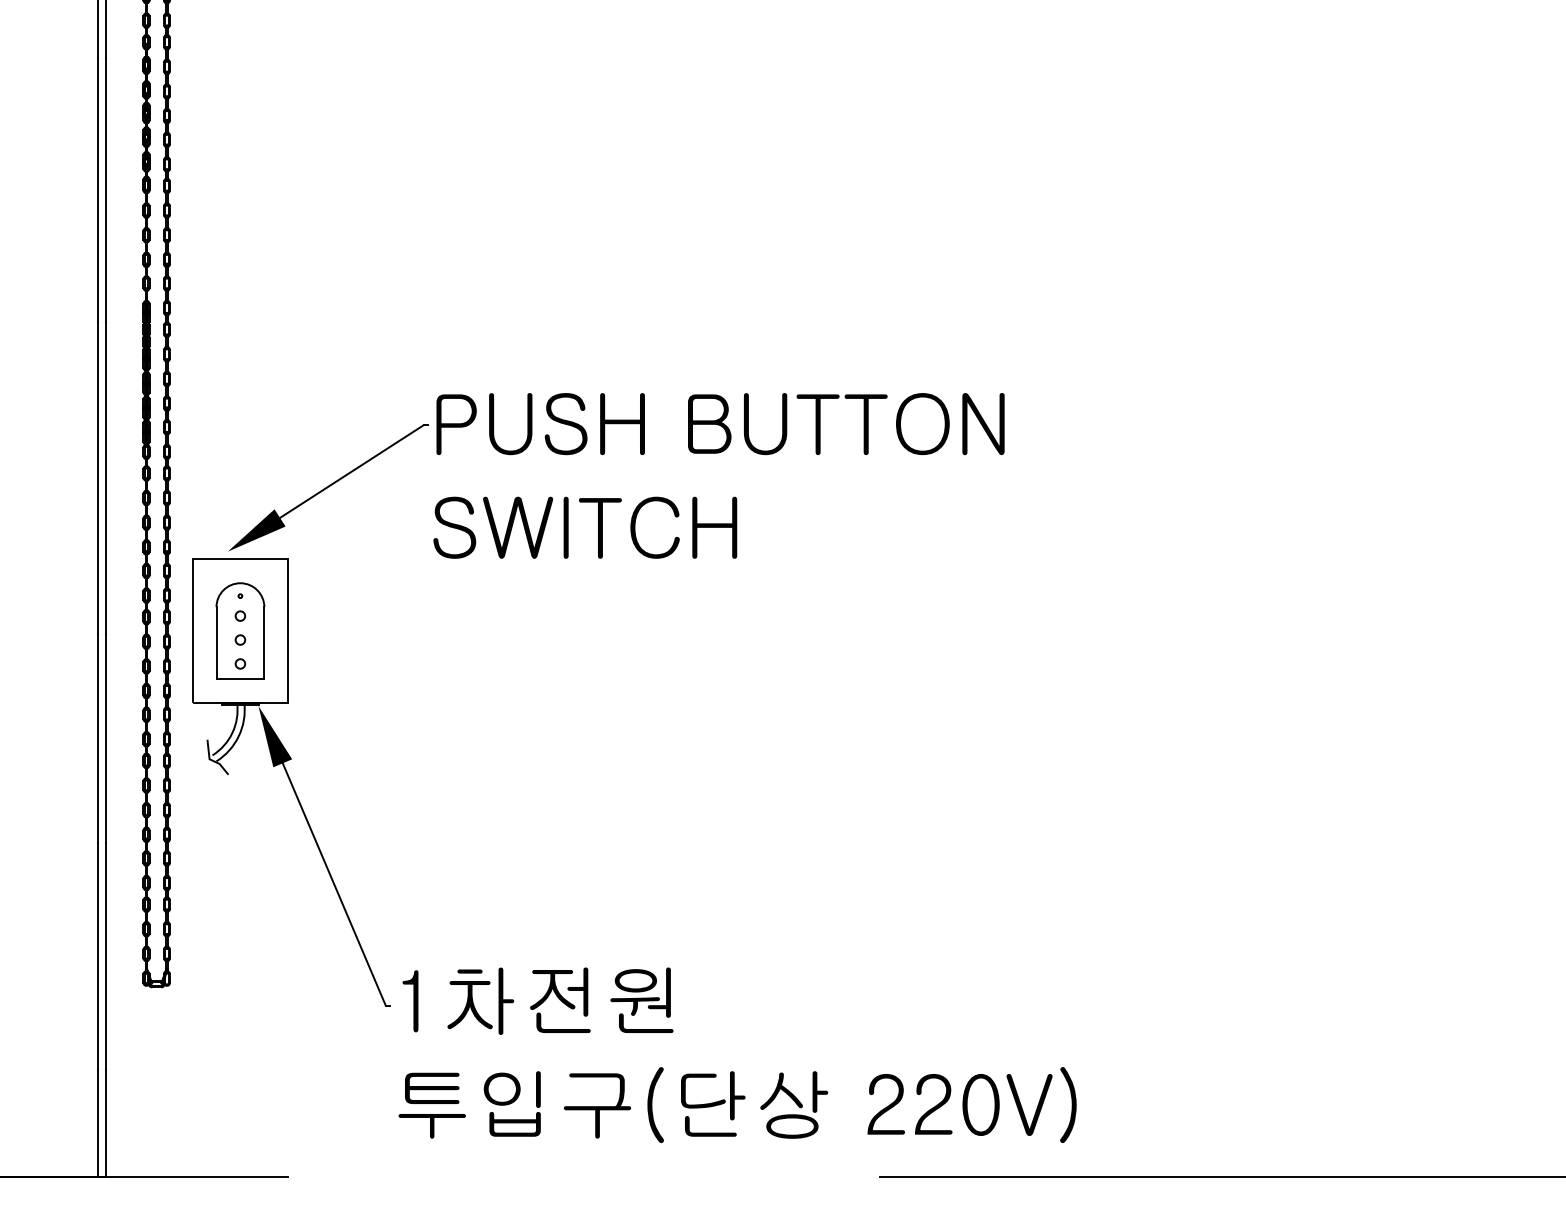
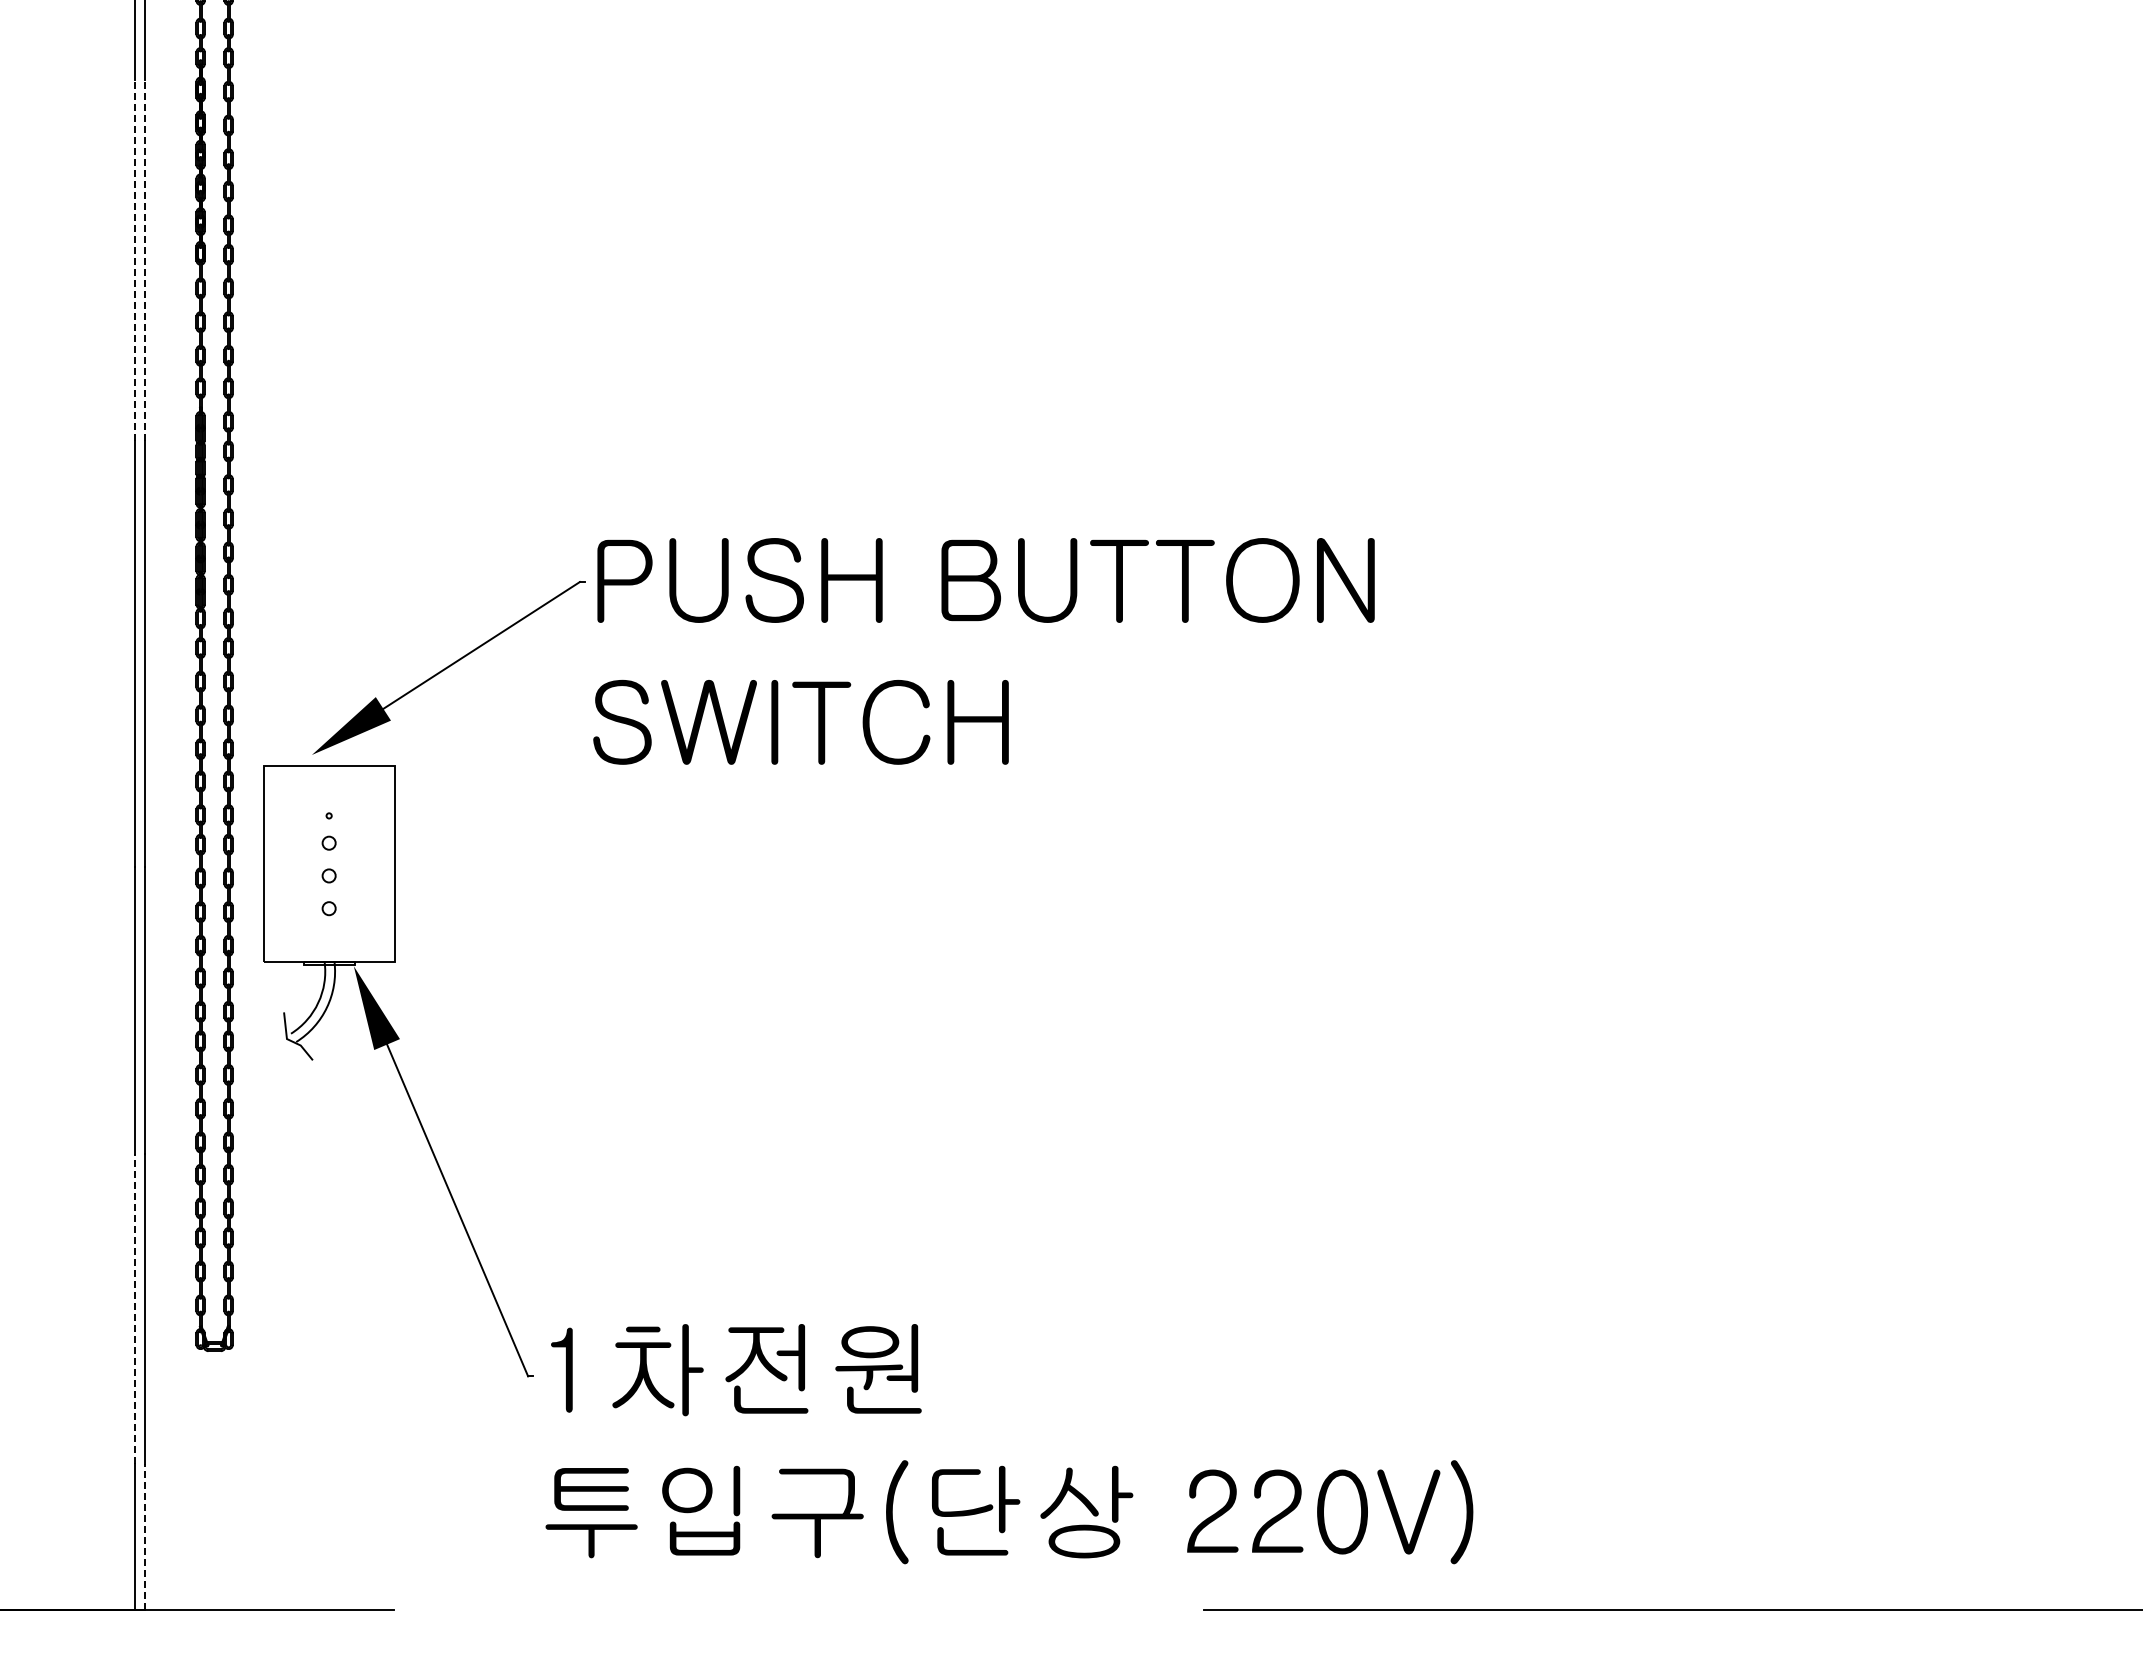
line: (98, 189) -> (134, 259), solid -> dashed
line: (106, 189) -> (145, 259), solid -> dashed
part: (239, 630) -> (328, 863), removed
line: (98, 956) -> (134, 1308), solid -> dashed
line: (106, 1123) -> (145, 1537), solid -> dashed

